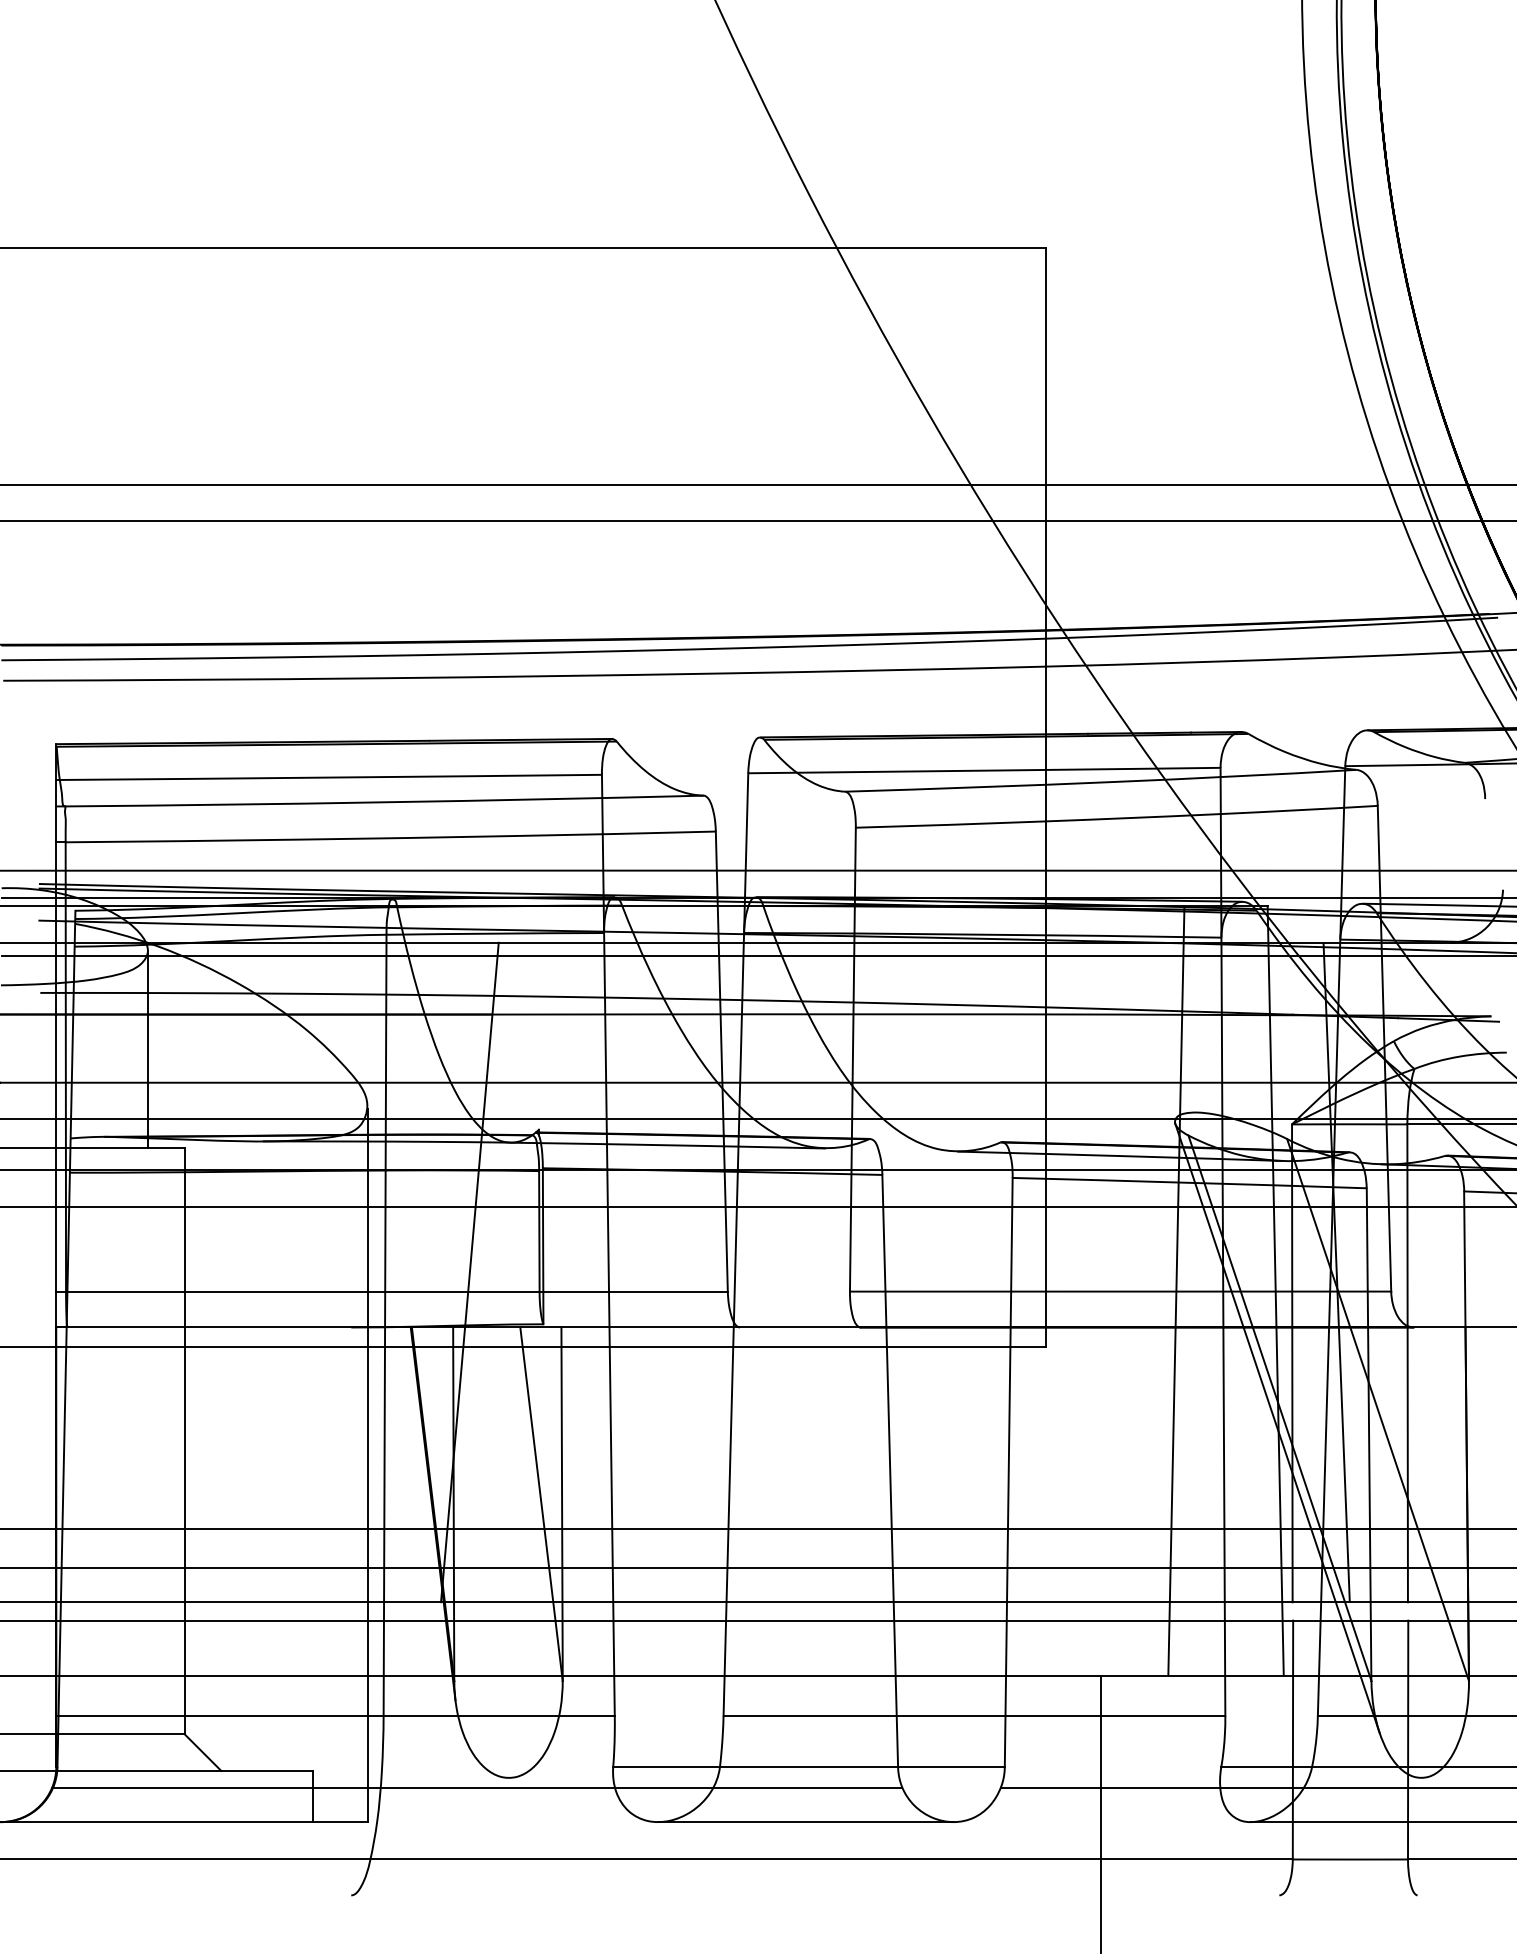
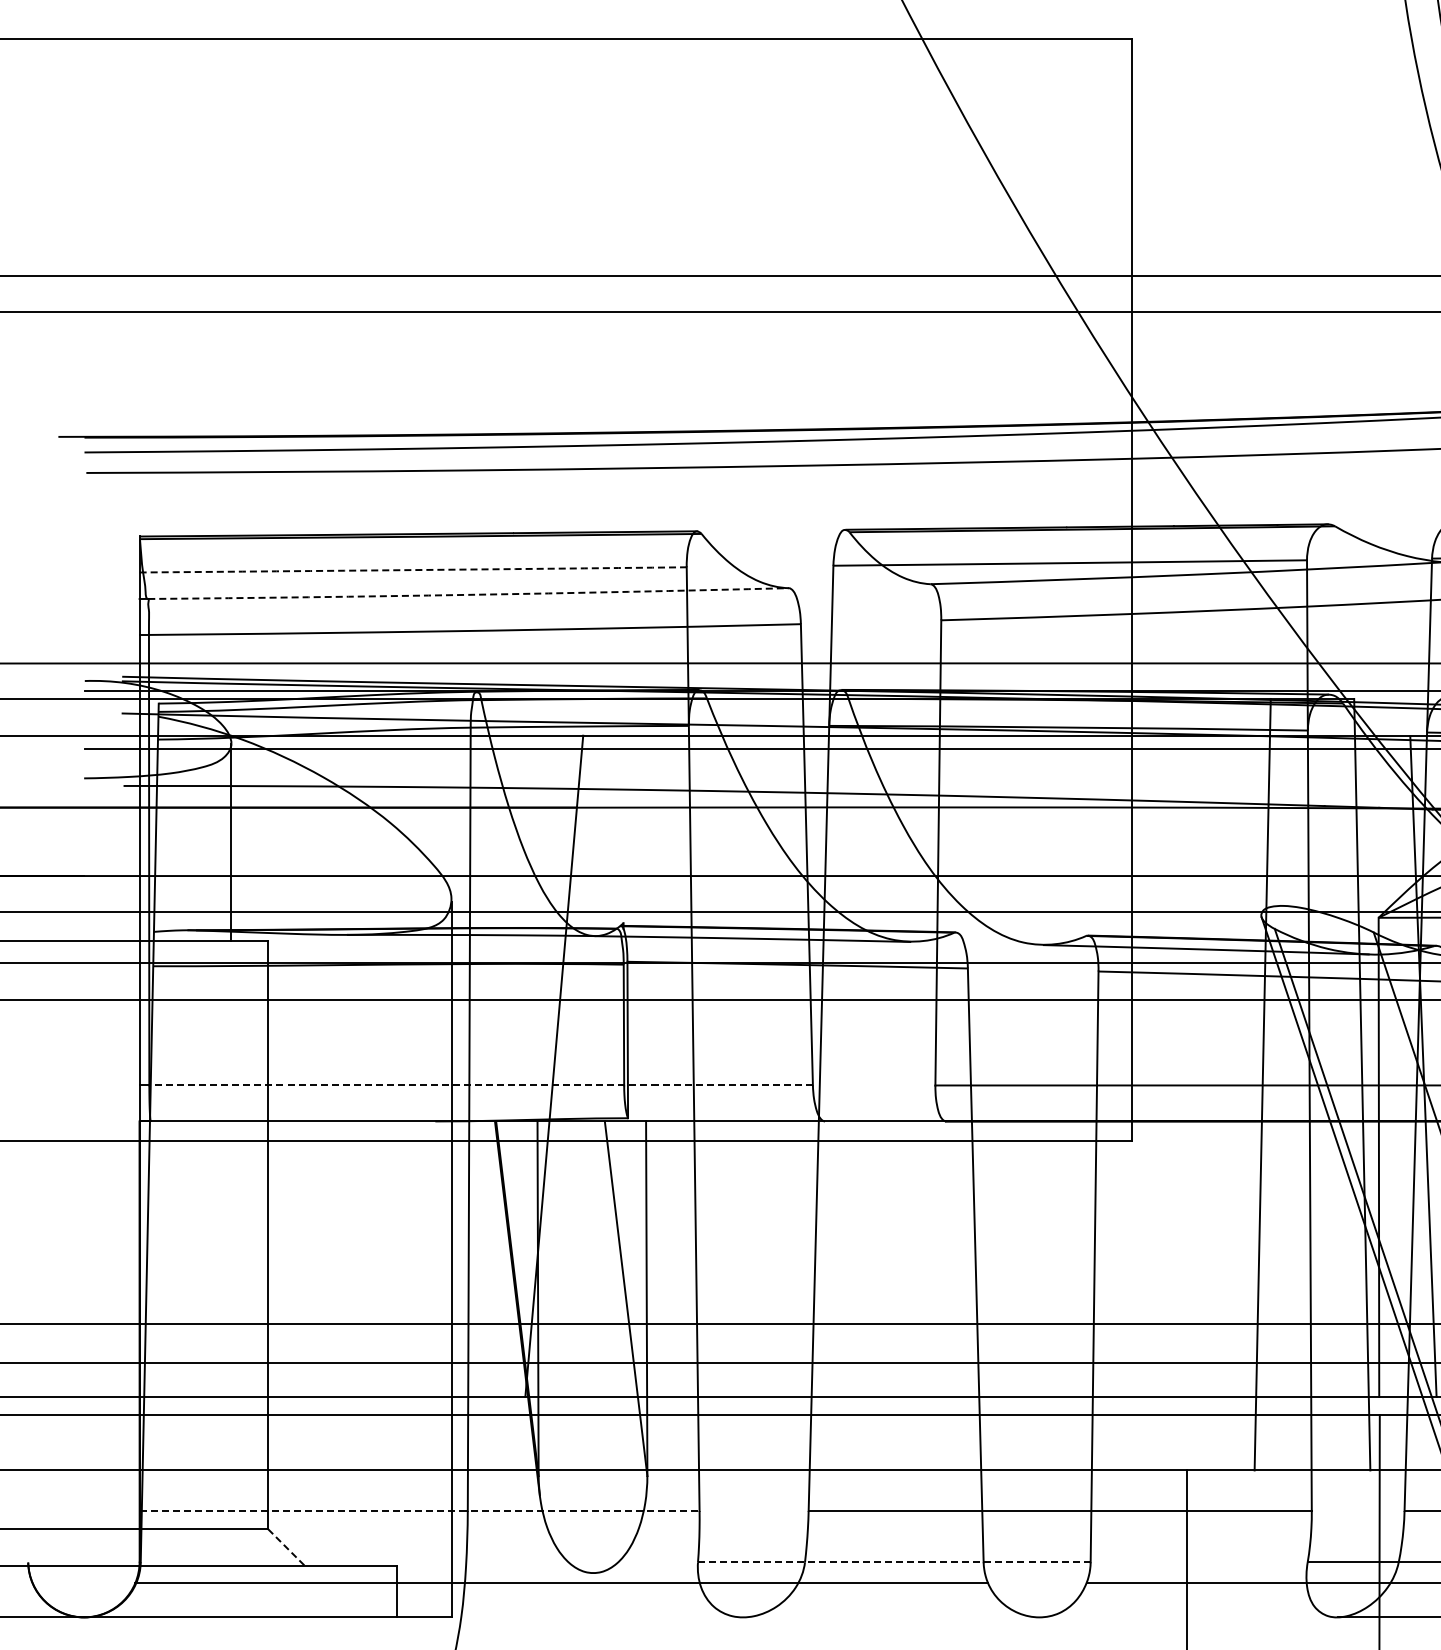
arc: (329, 777) -> (413, 569), solid -> dashed
arc: (384, 802) -> (468, 595), solid -> dashed
line: (396, 1291) -> (480, 1085), solid -> dashed
line: (336, 1716) -> (420, 1511), solid -> dashed
line: (202, 1752) -> (286, 1547), solid -> dashed
line: (809, 1767) -> (894, 1562), solid -> dashed
line: (805, 1822) -> (890, 1617), removed

